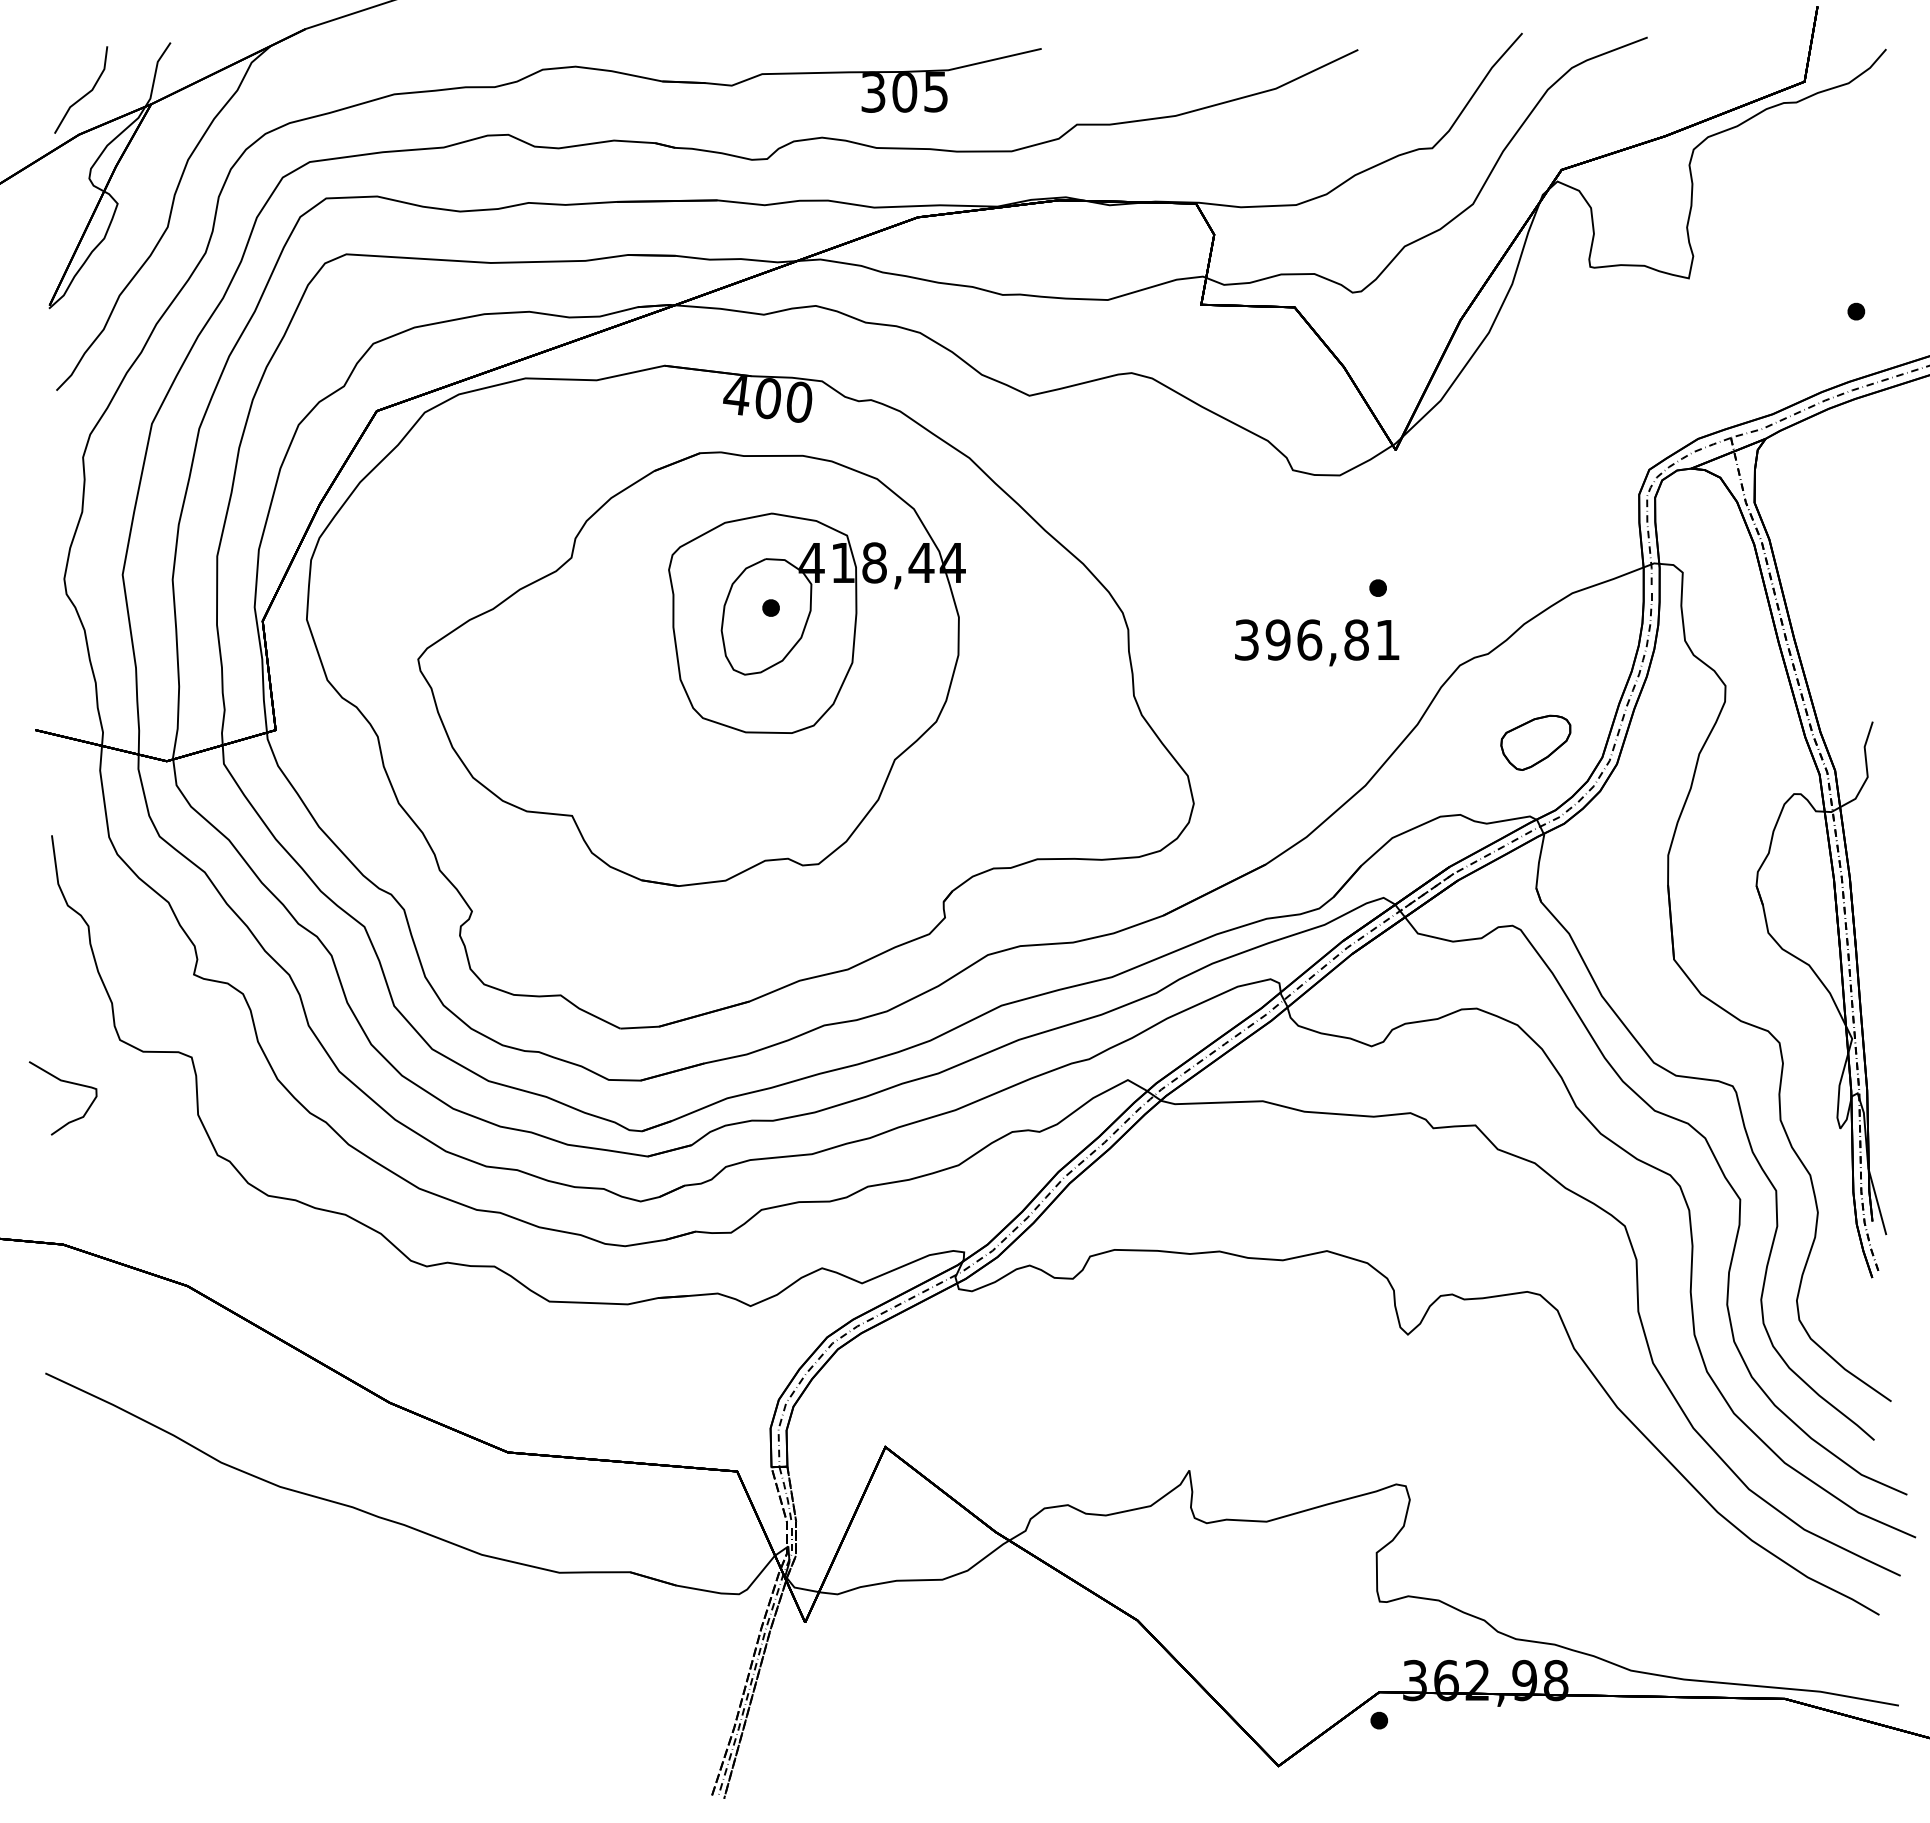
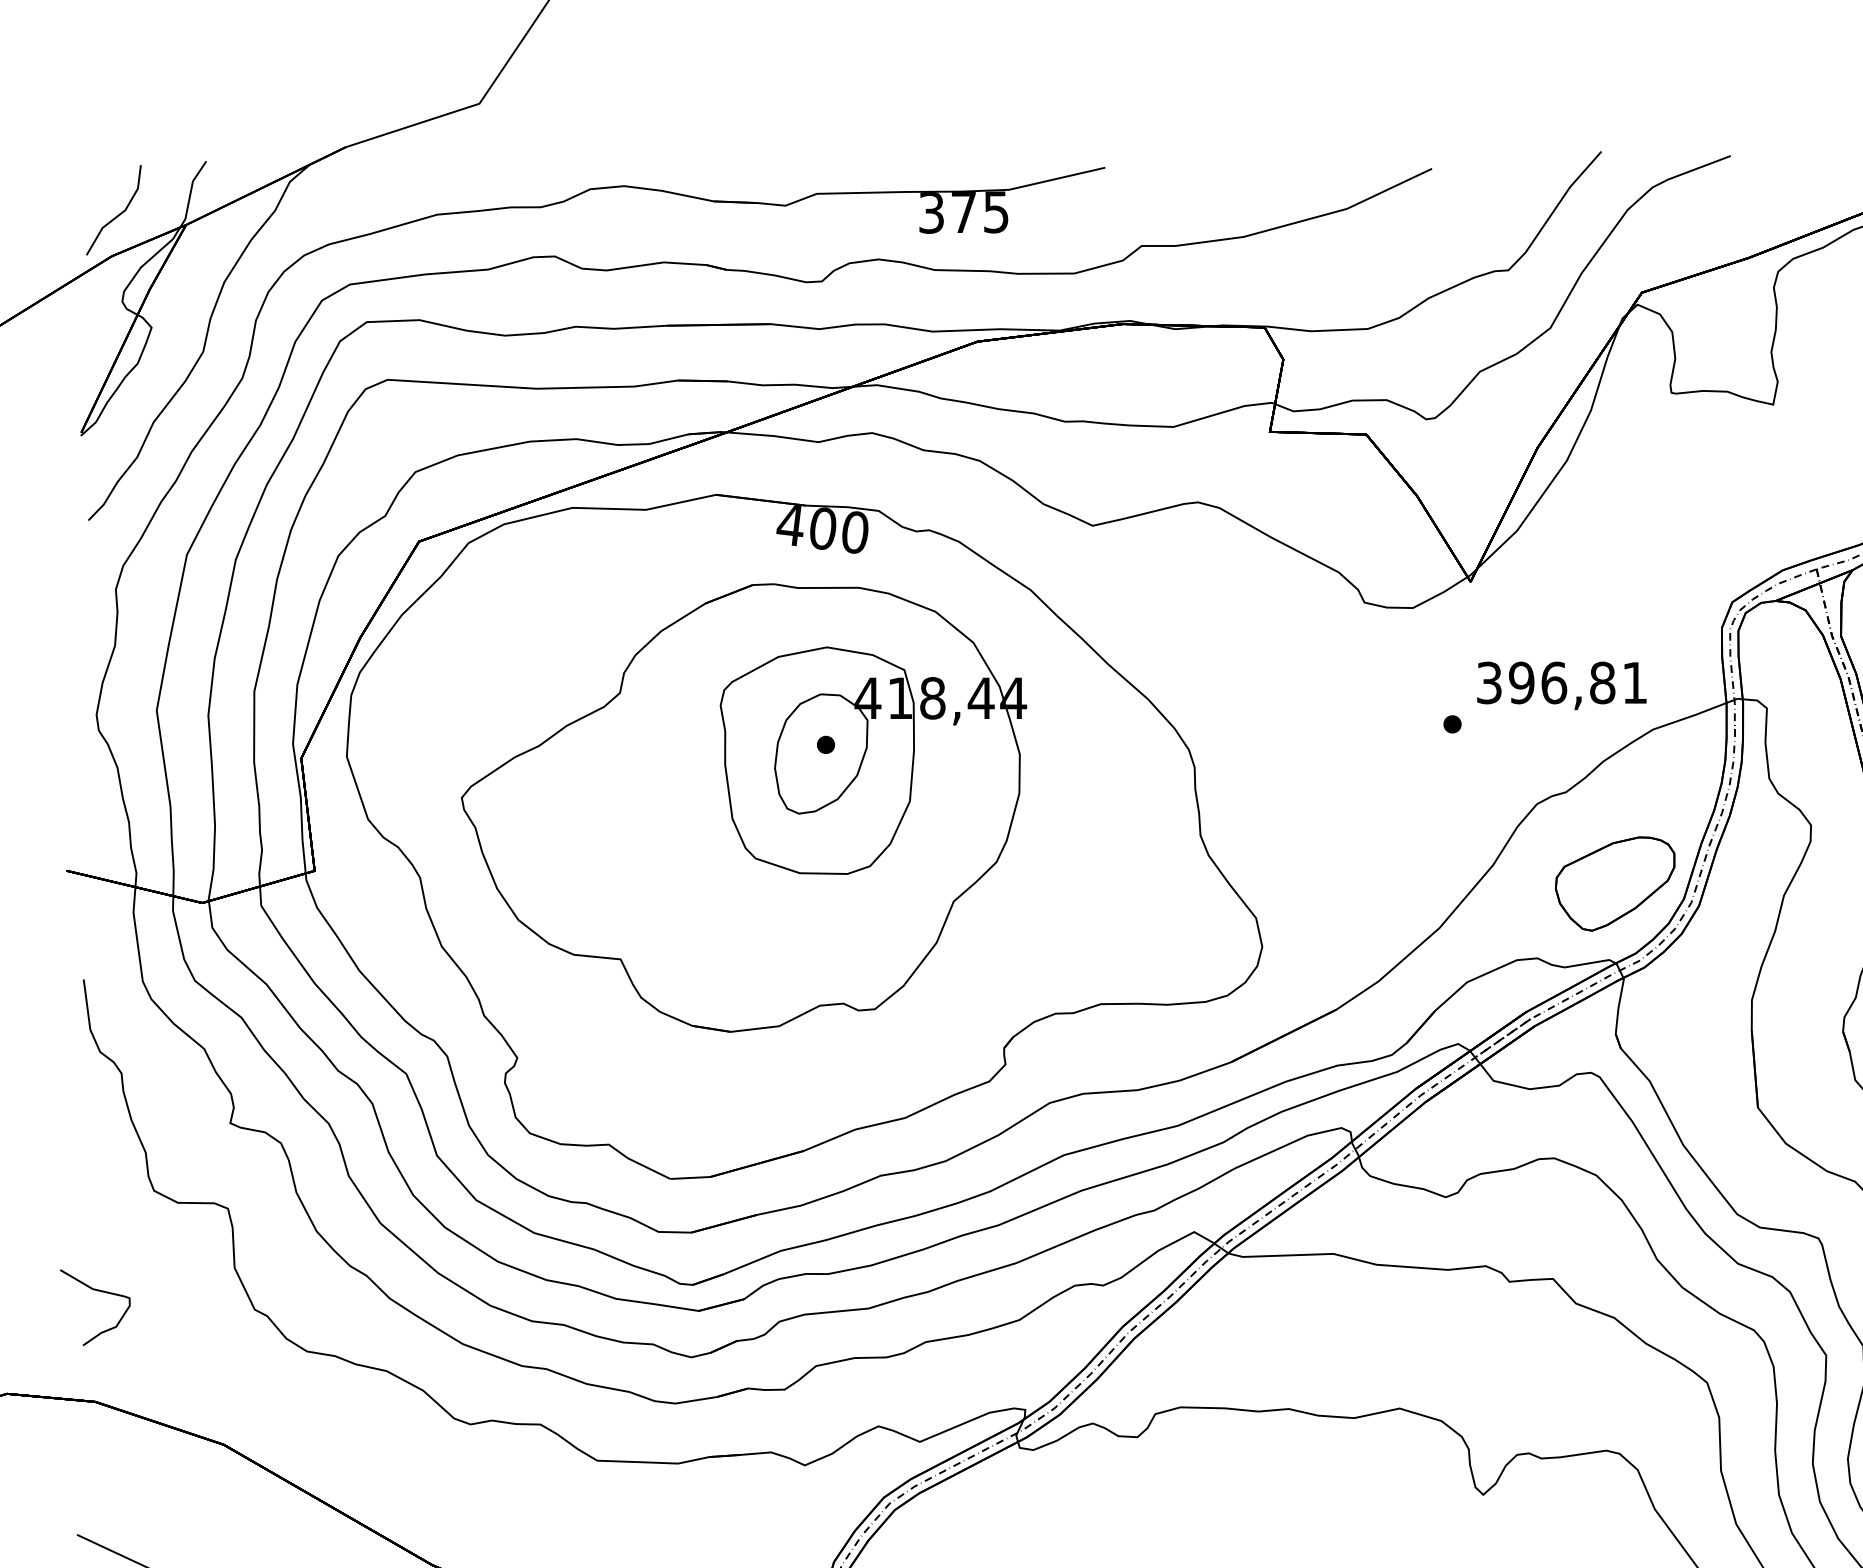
text: (904, 92) -> (963, 212), 305 -> 375
text: (1317, 642) -> (1562, 685), moved
part: (1535, 742) -> (1614, 883), size x1.67
curve: (64, 1082) -> (96, 1291), moved

